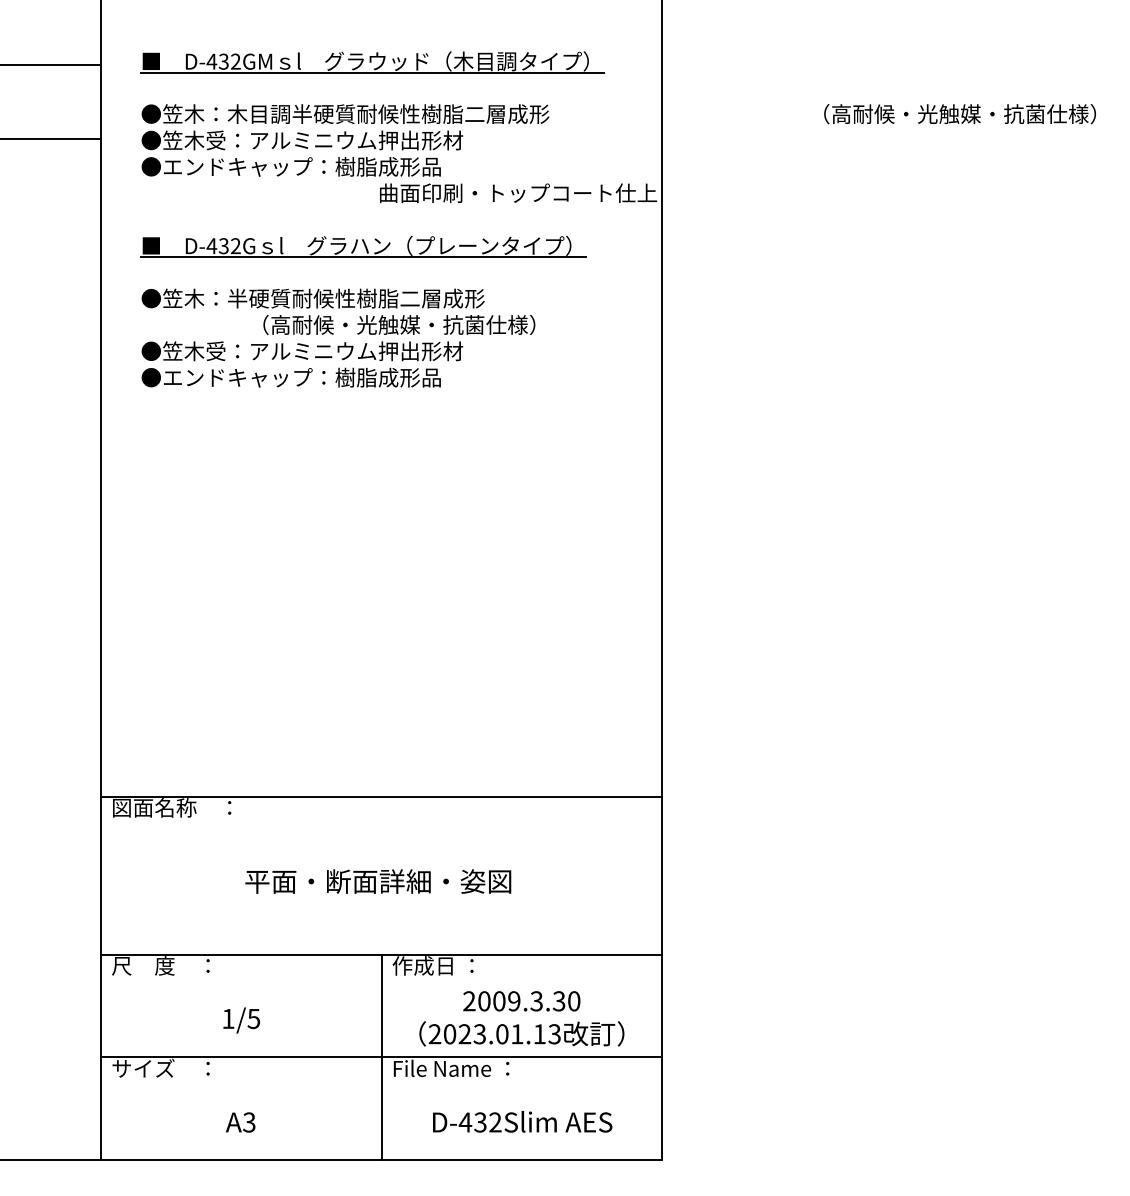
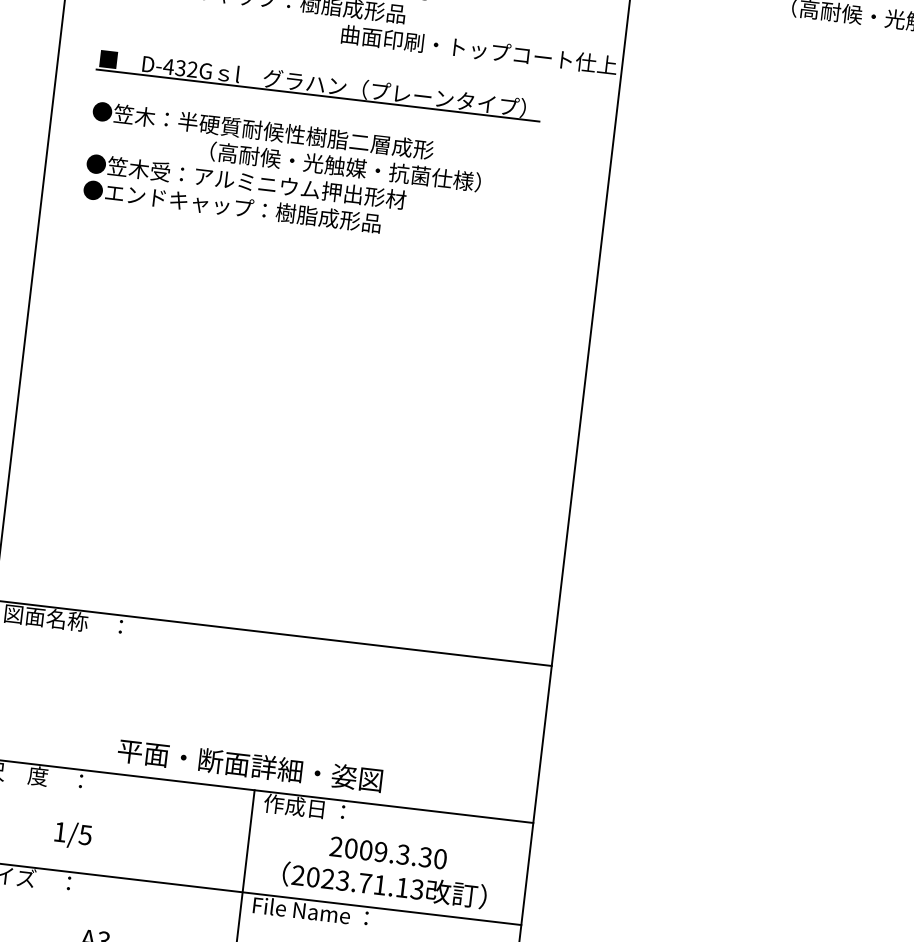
text: (378, 881) -> (250, 765), moved
text: (241, 1020) -> (73, 835), moved
text: (502, 1034) -> (365, 883), 2023.01.13 -> 2023.71.13

